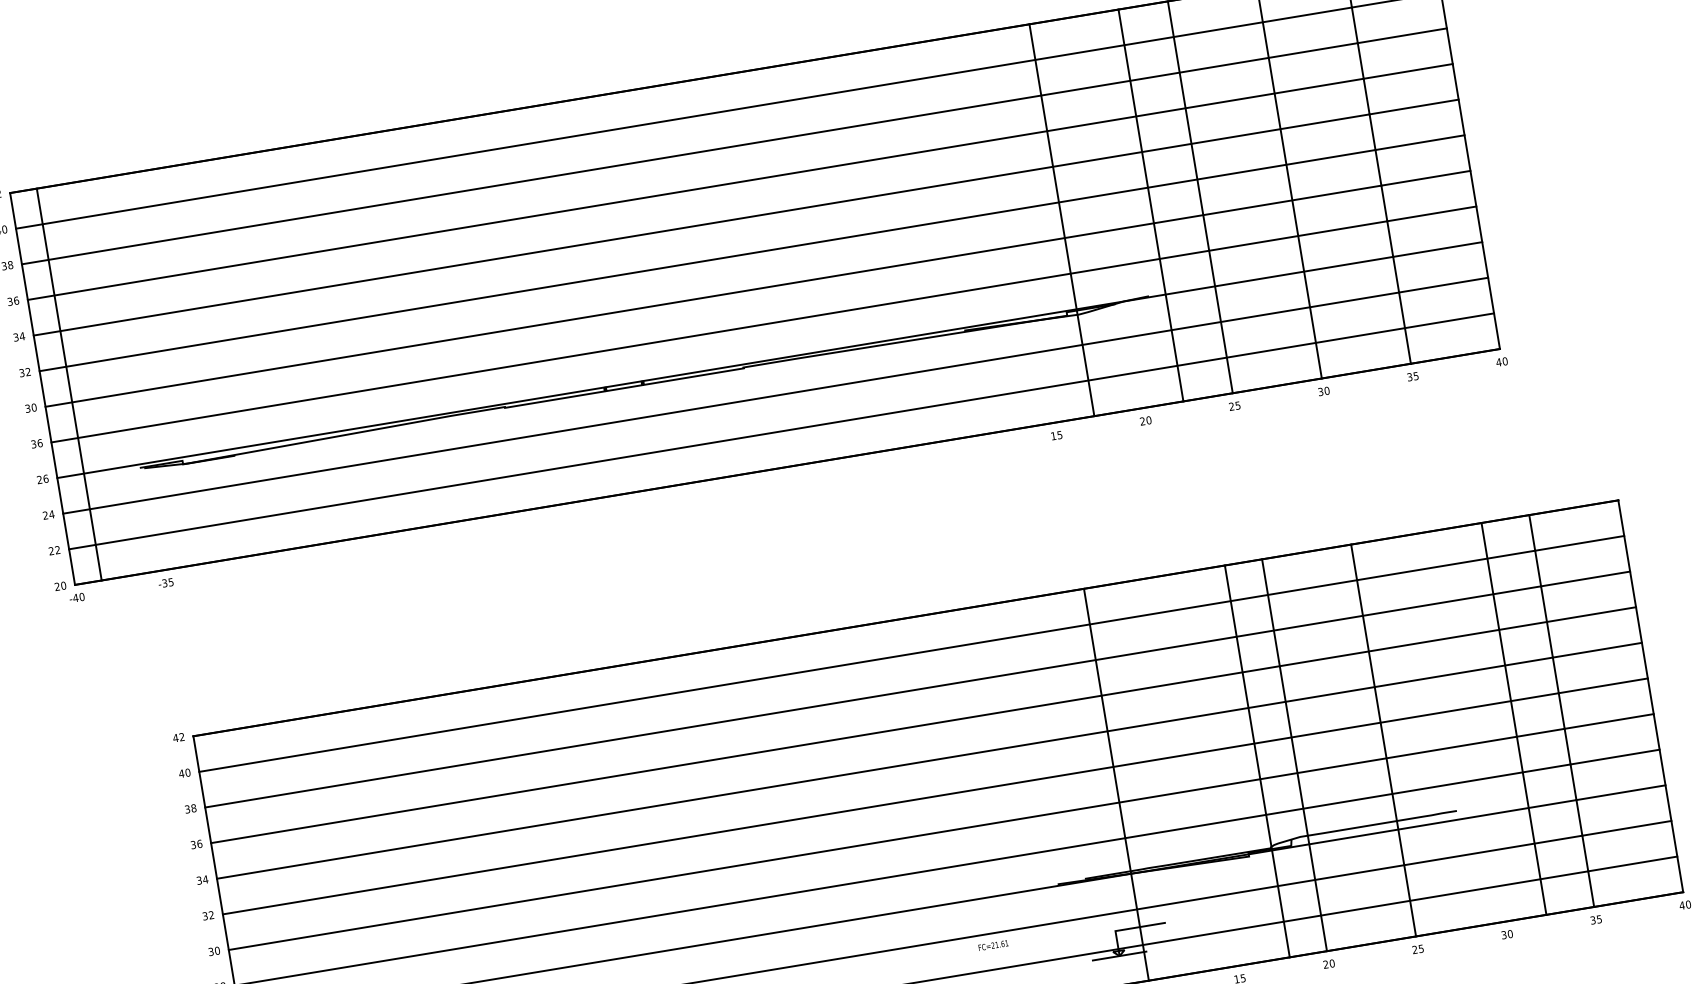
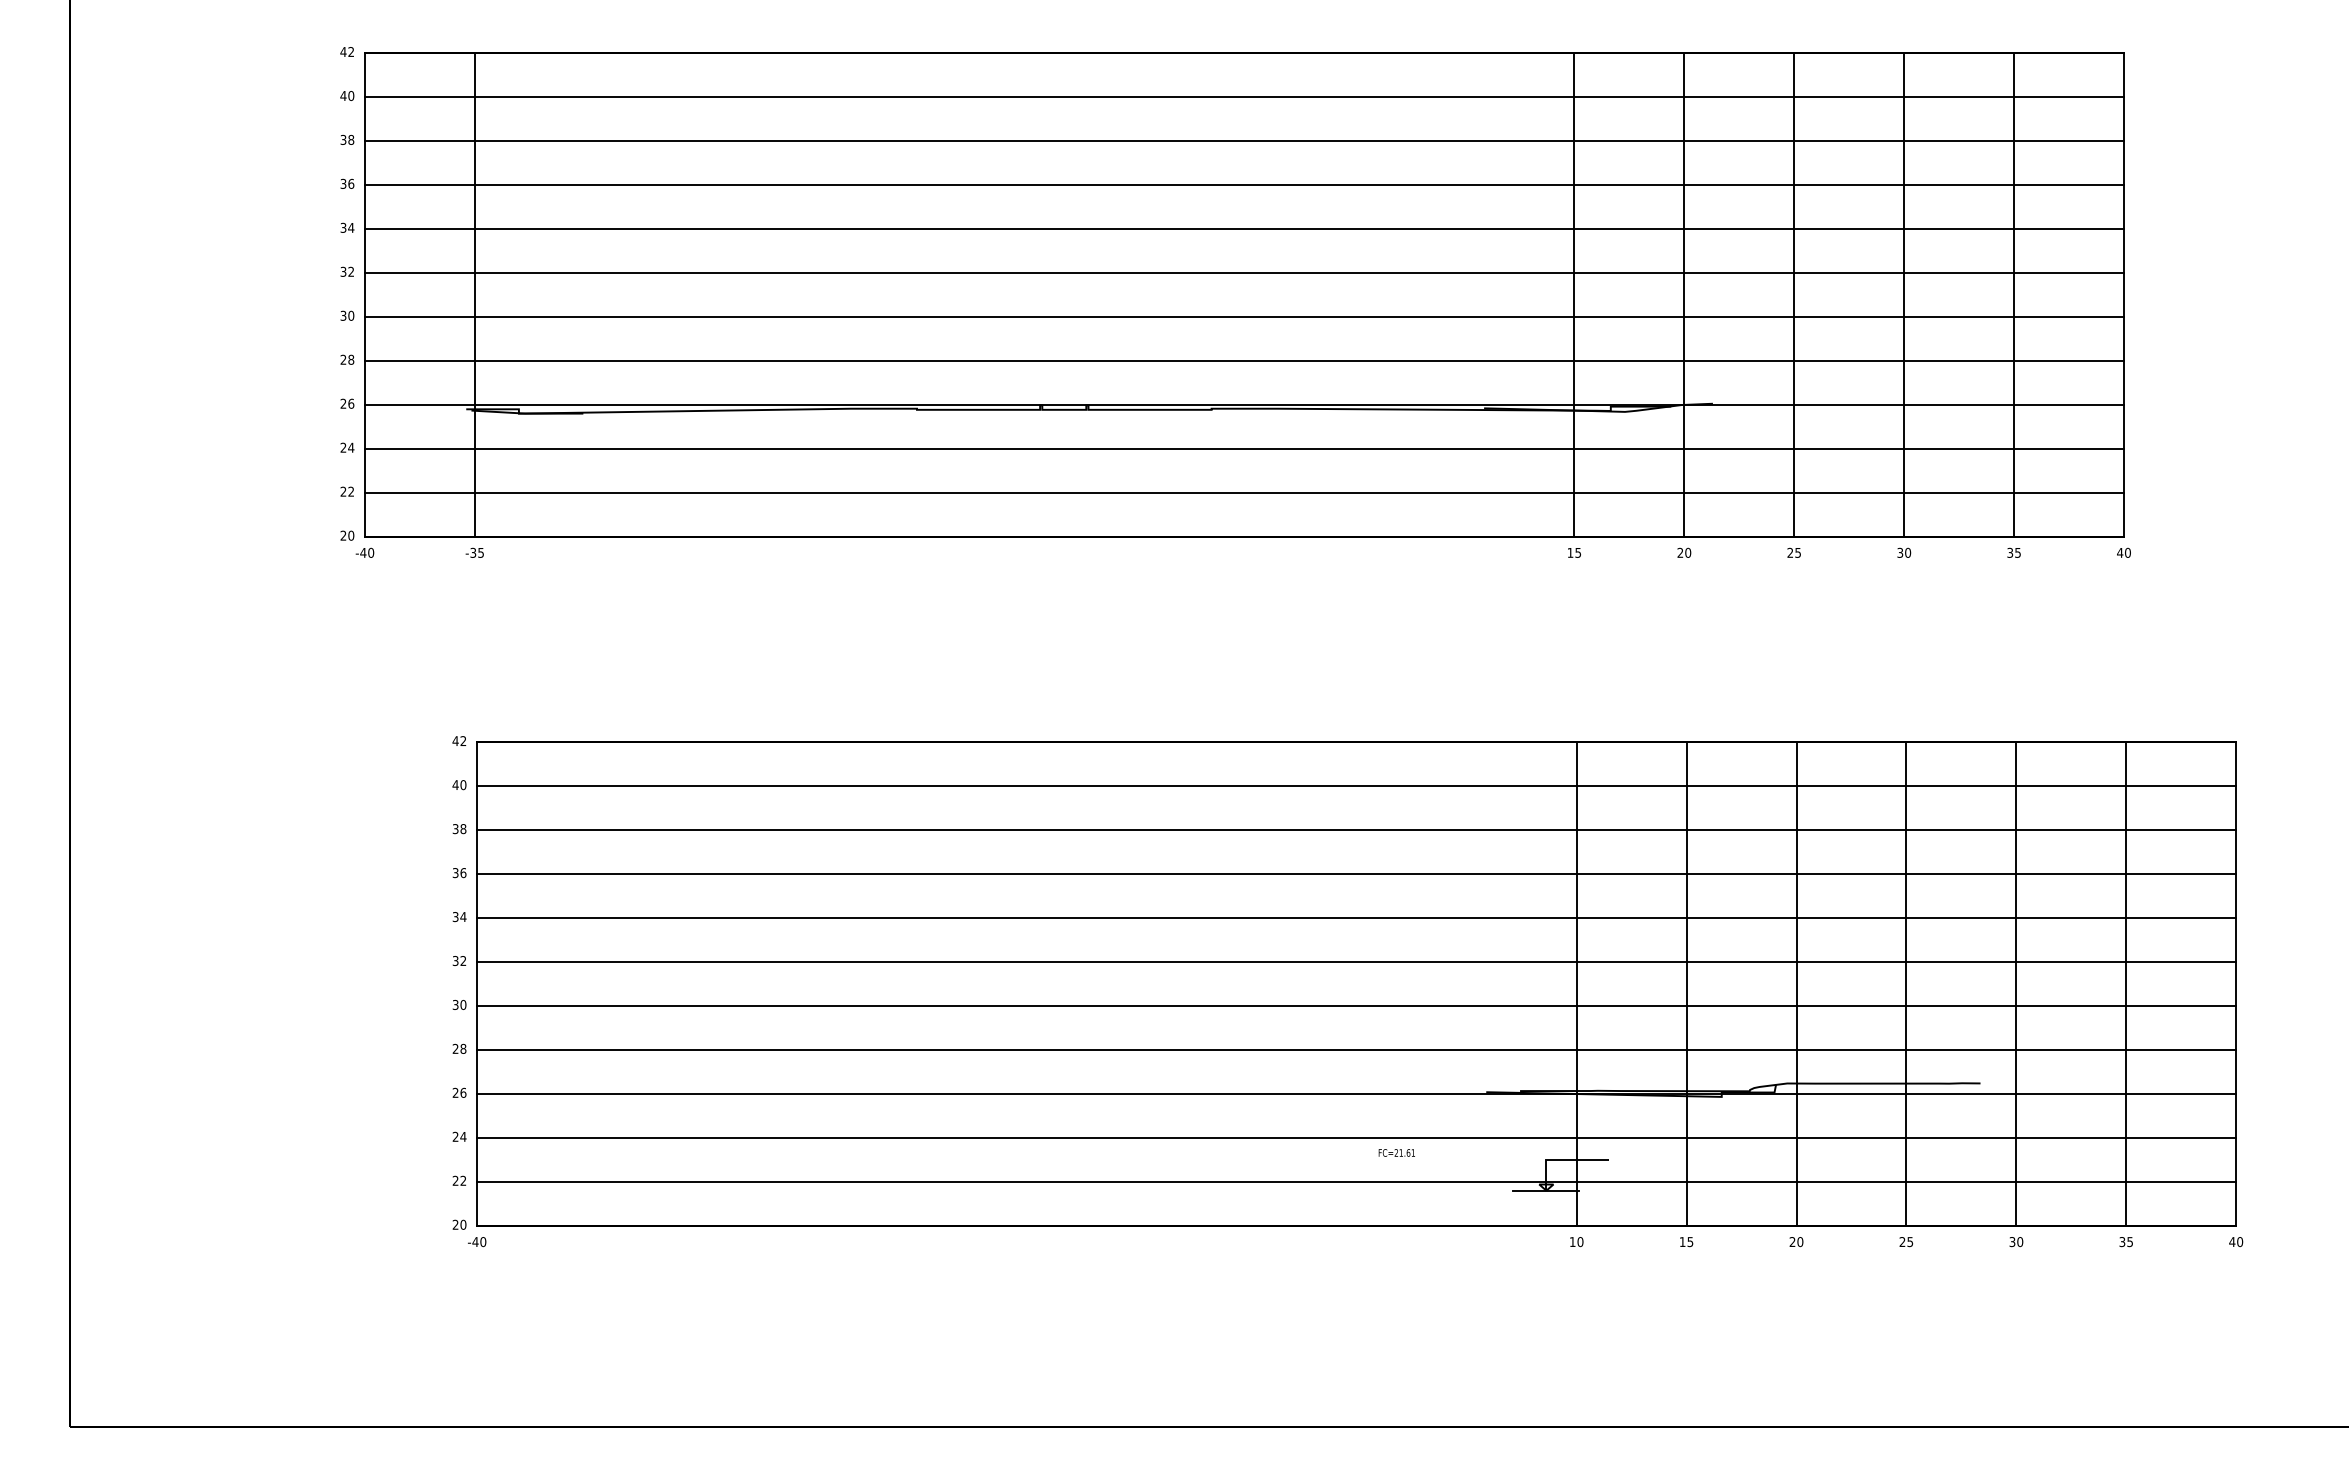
line: (1151, 204) -> (1684, 294), moved
line: (1061, 219) -> (1574, 294), moved
line: (69, 384) -> (475, 294), moved
text: (36, 443) -> (347, 359), 36 -> 28
line: (1514, 719) -> (2016, 984), moved
line: (1257, 761) -> (1686, 984), moved

